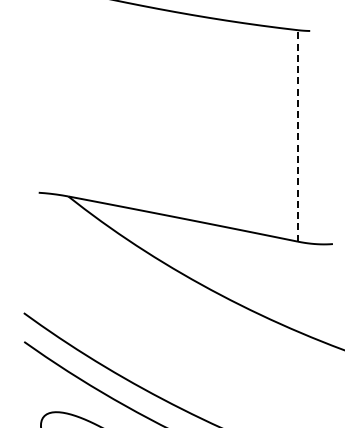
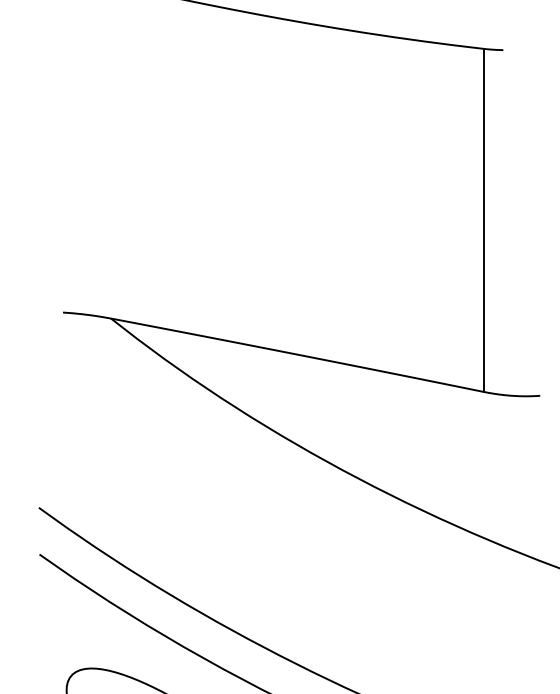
line: (297, 135) -> (482, 219), dashed -> solid

